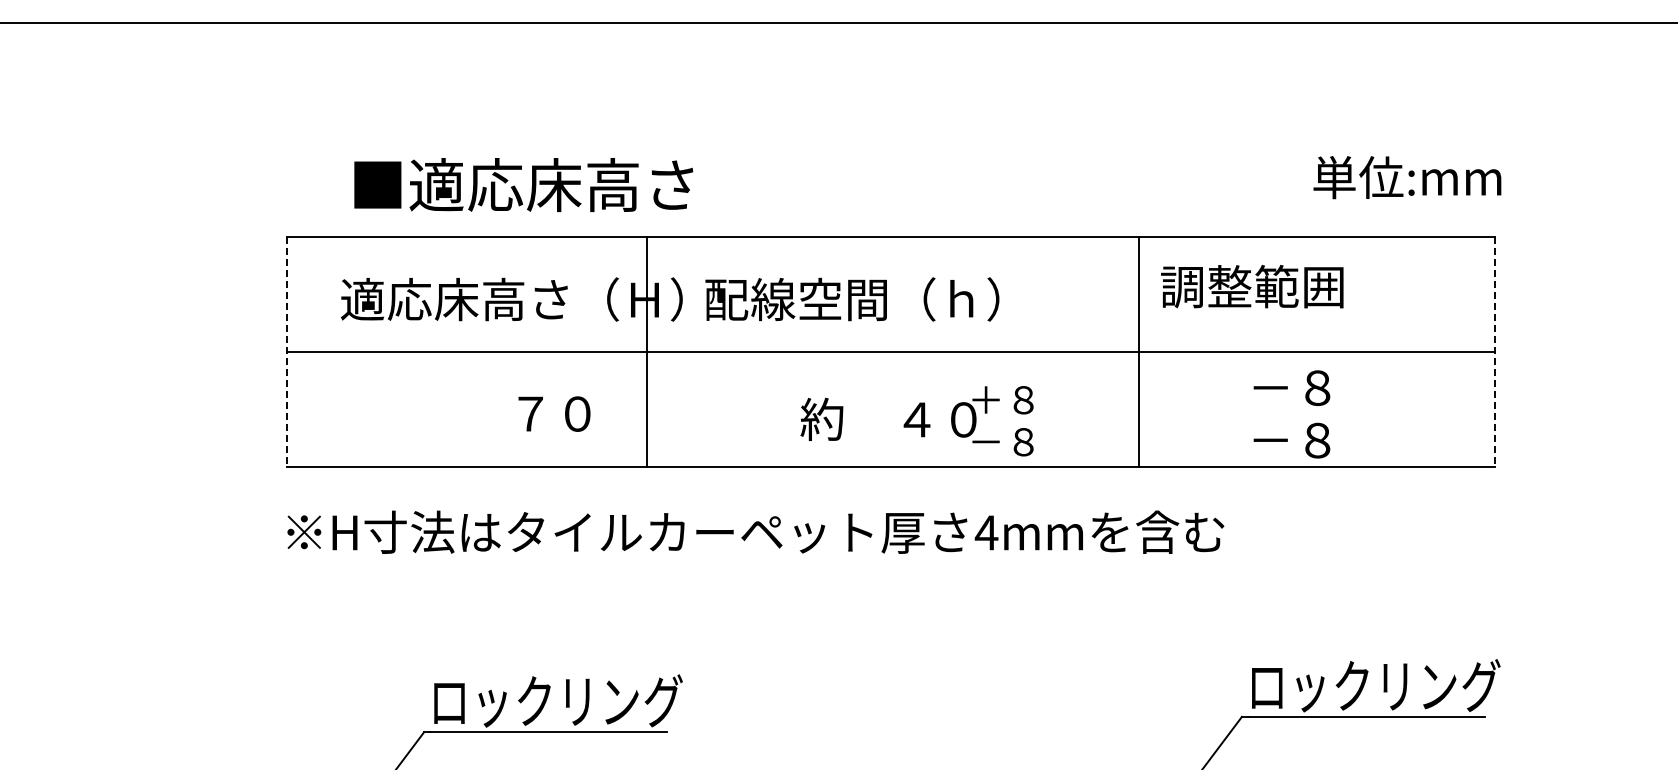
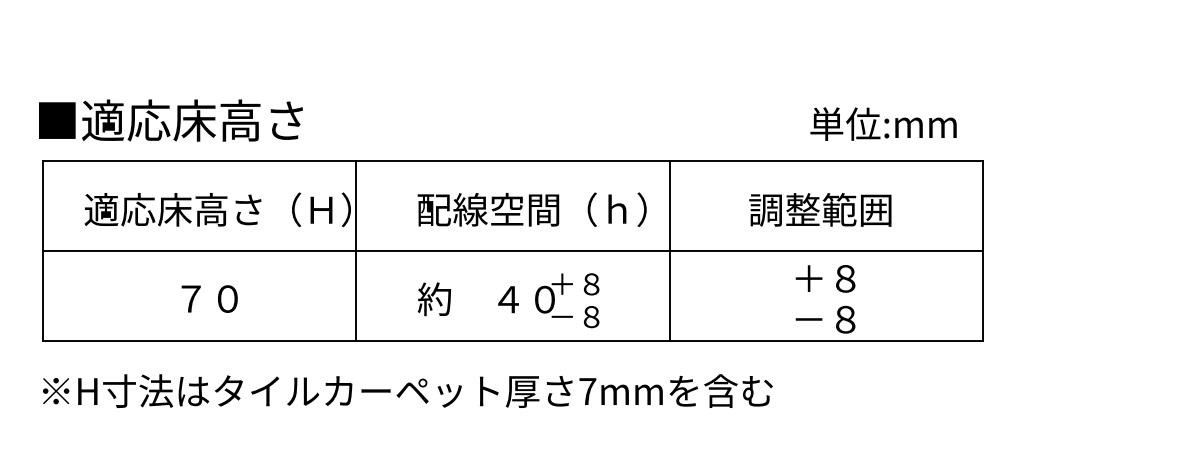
text: (1407, 177) -> (883, 124), moved
text: (523, 184) -> (170, 120), moved
text: (1252, 286) -> (820, 209), moved
text: (852, 299) -> (532, 209), moved
line: (287, 352) -> (43, 251), dashed -> solid
line: (646, 352) -> (356, 251), moved
line: (1139, 352) -> (670, 251), moved
line: (1494, 352) -> (983, 251), dashed -> solid
text: (1270, 387) -> (808, 278), －８ -> ＋８
text: (554, 413) -> (209, 298), moved
text: (916, 421) -> (508, 300), moved
text: (986, 532) -> (587, 391), 4mm -> 7mm

